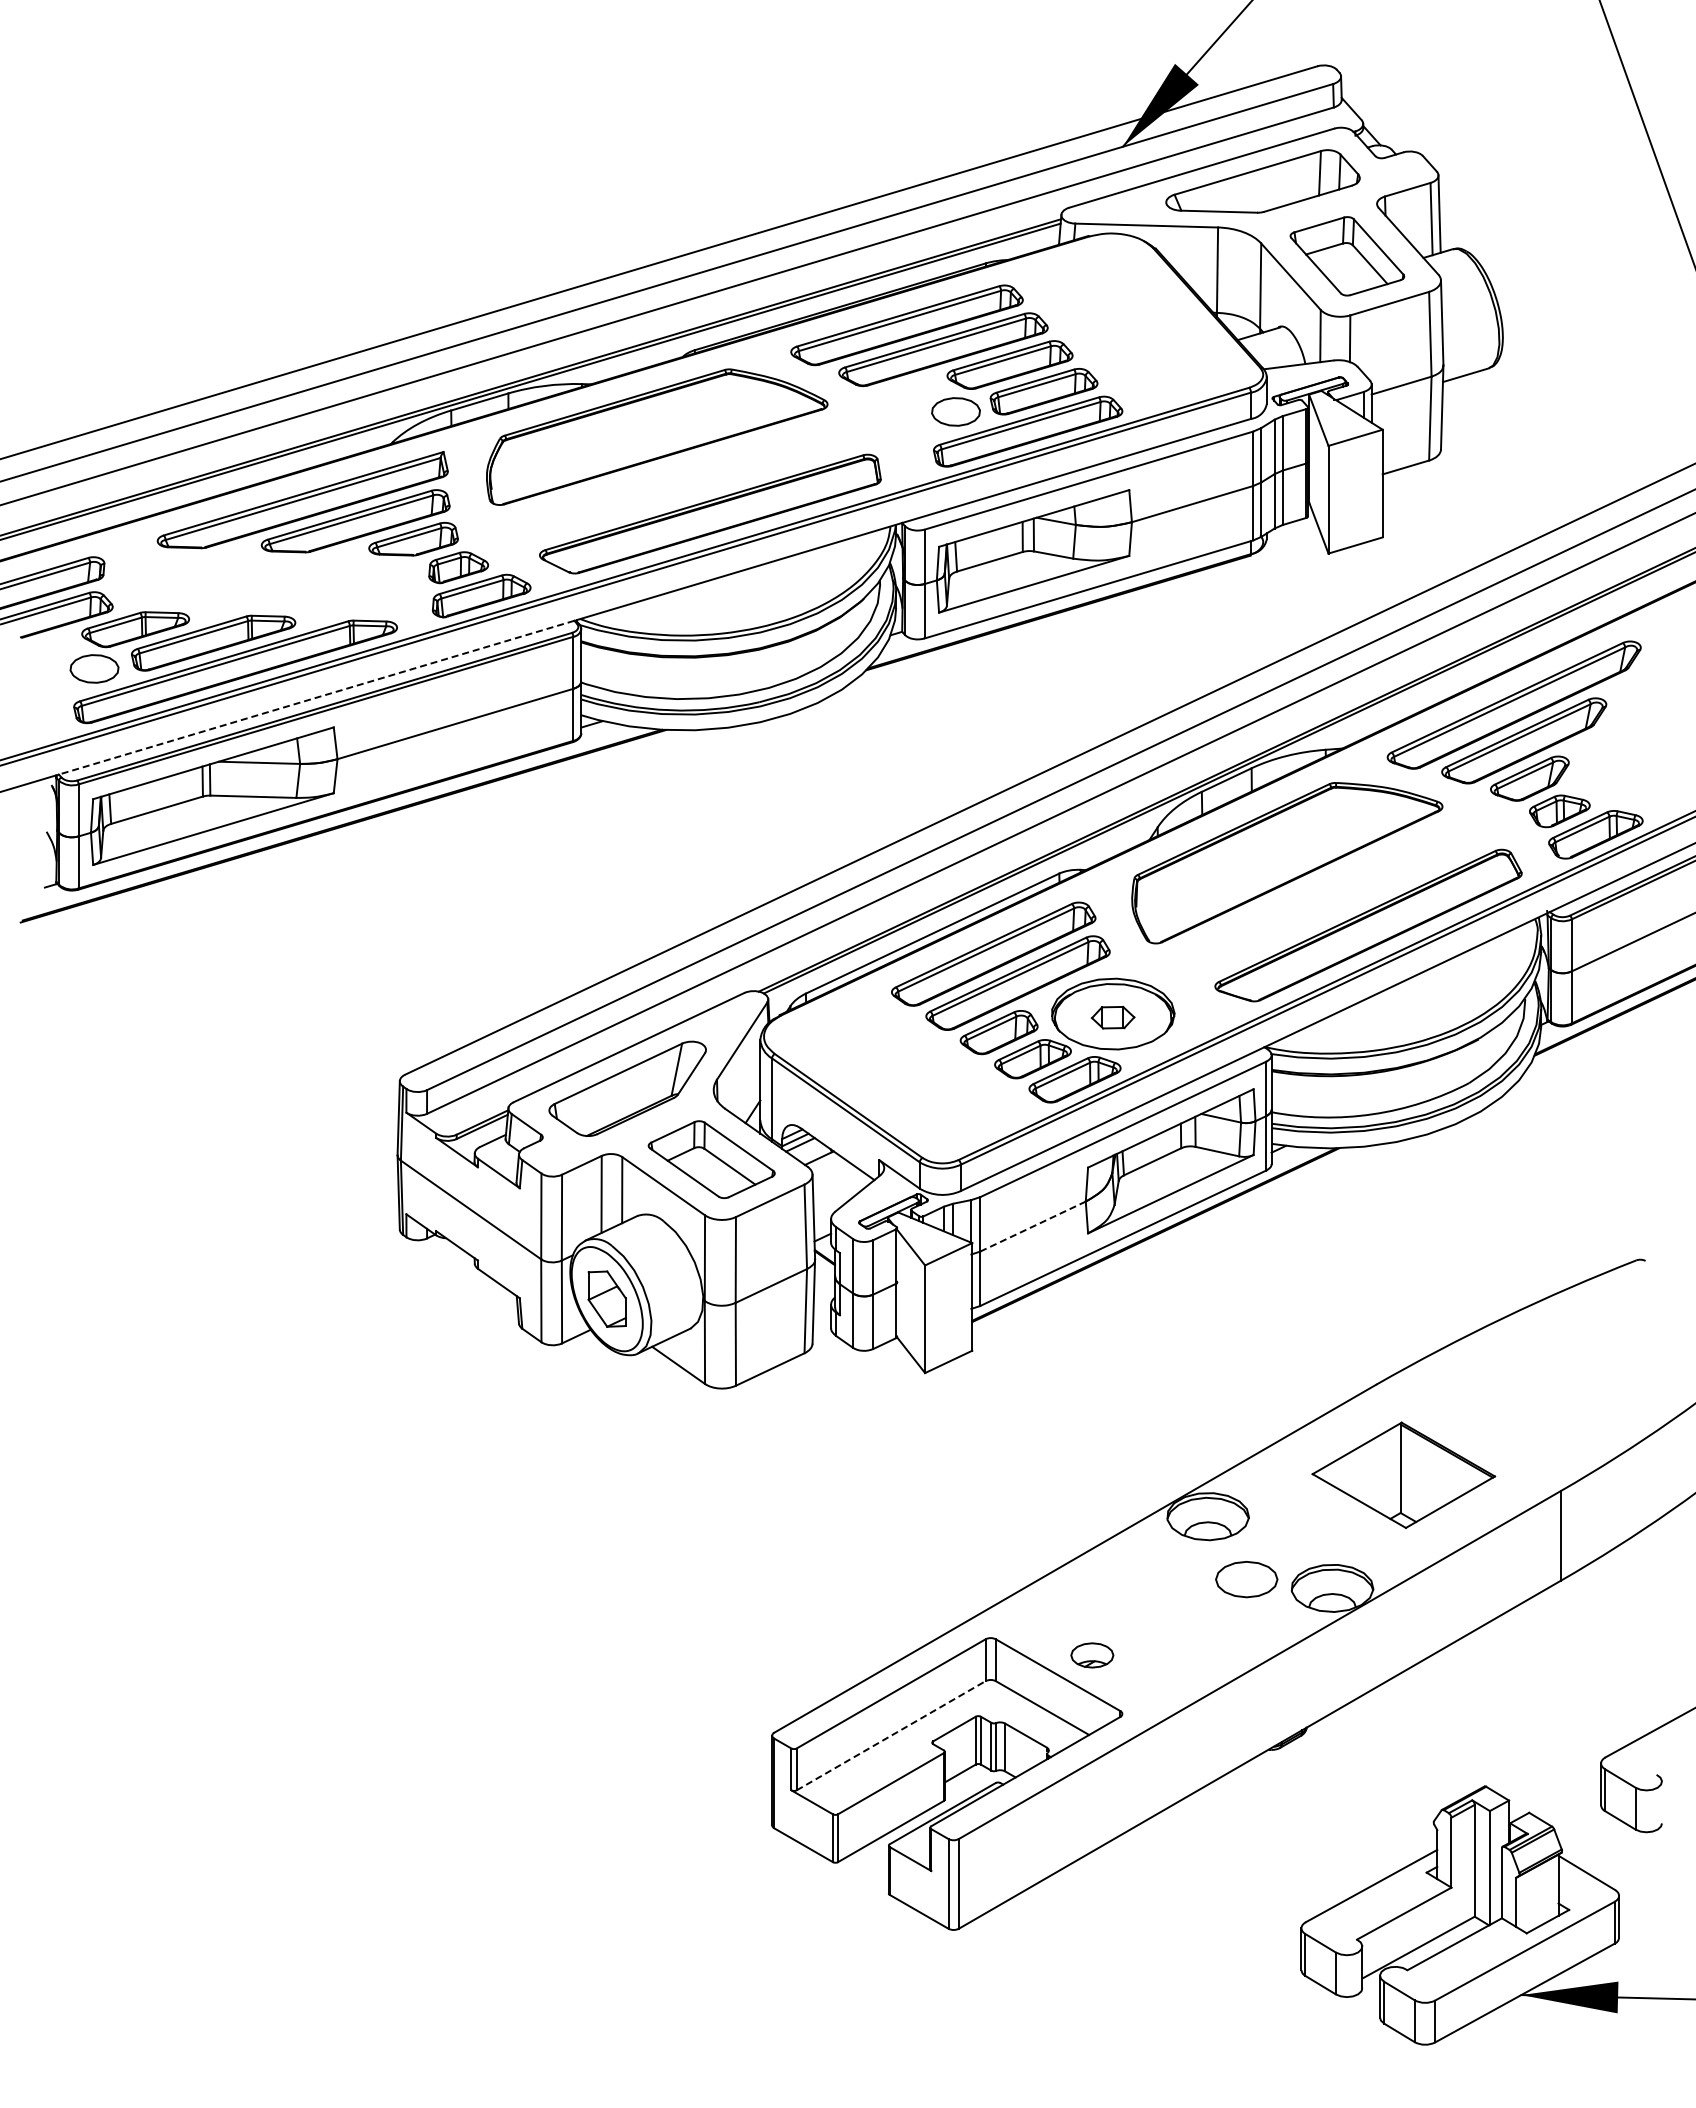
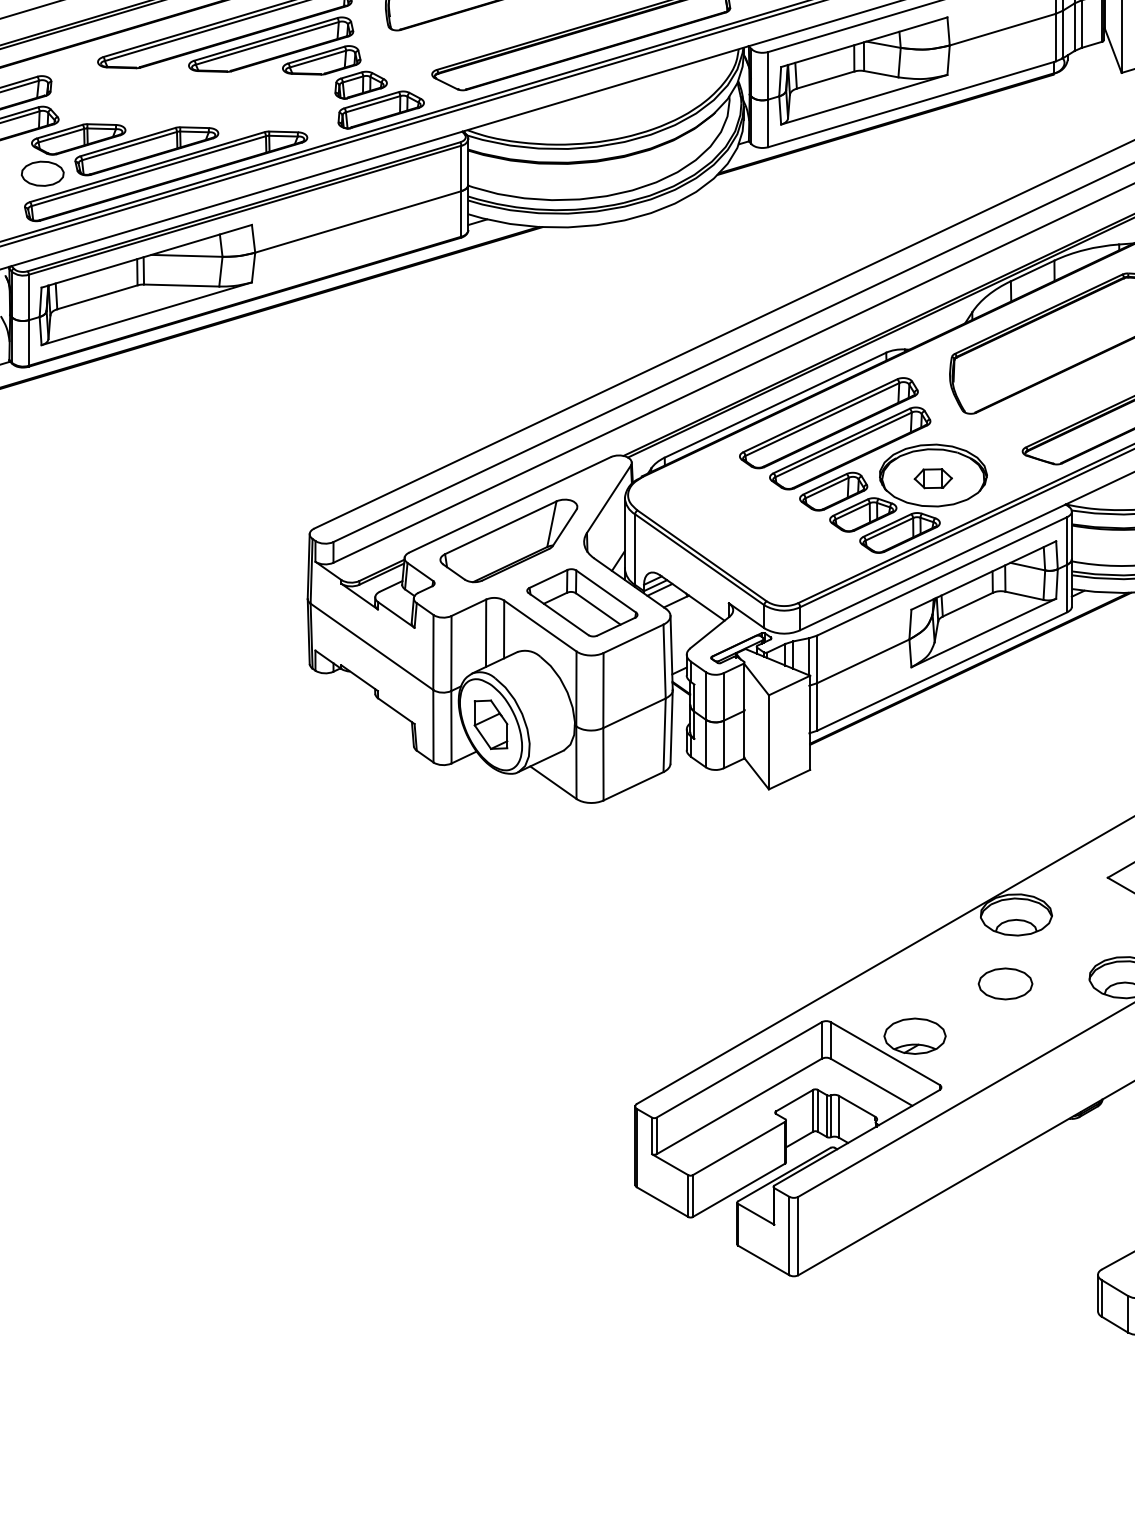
line: (316, 697) -> (236, 198), dashed -> solid
line: (1033, 1226) -> (863, 661), dashed -> solid
part: (1246, 1579) -> (1005, 983), moved
part: (1092, 1655) -> (915, 1036), size x1.67
line: (891, 1735) -> (739, 1106), dashed -> solid

